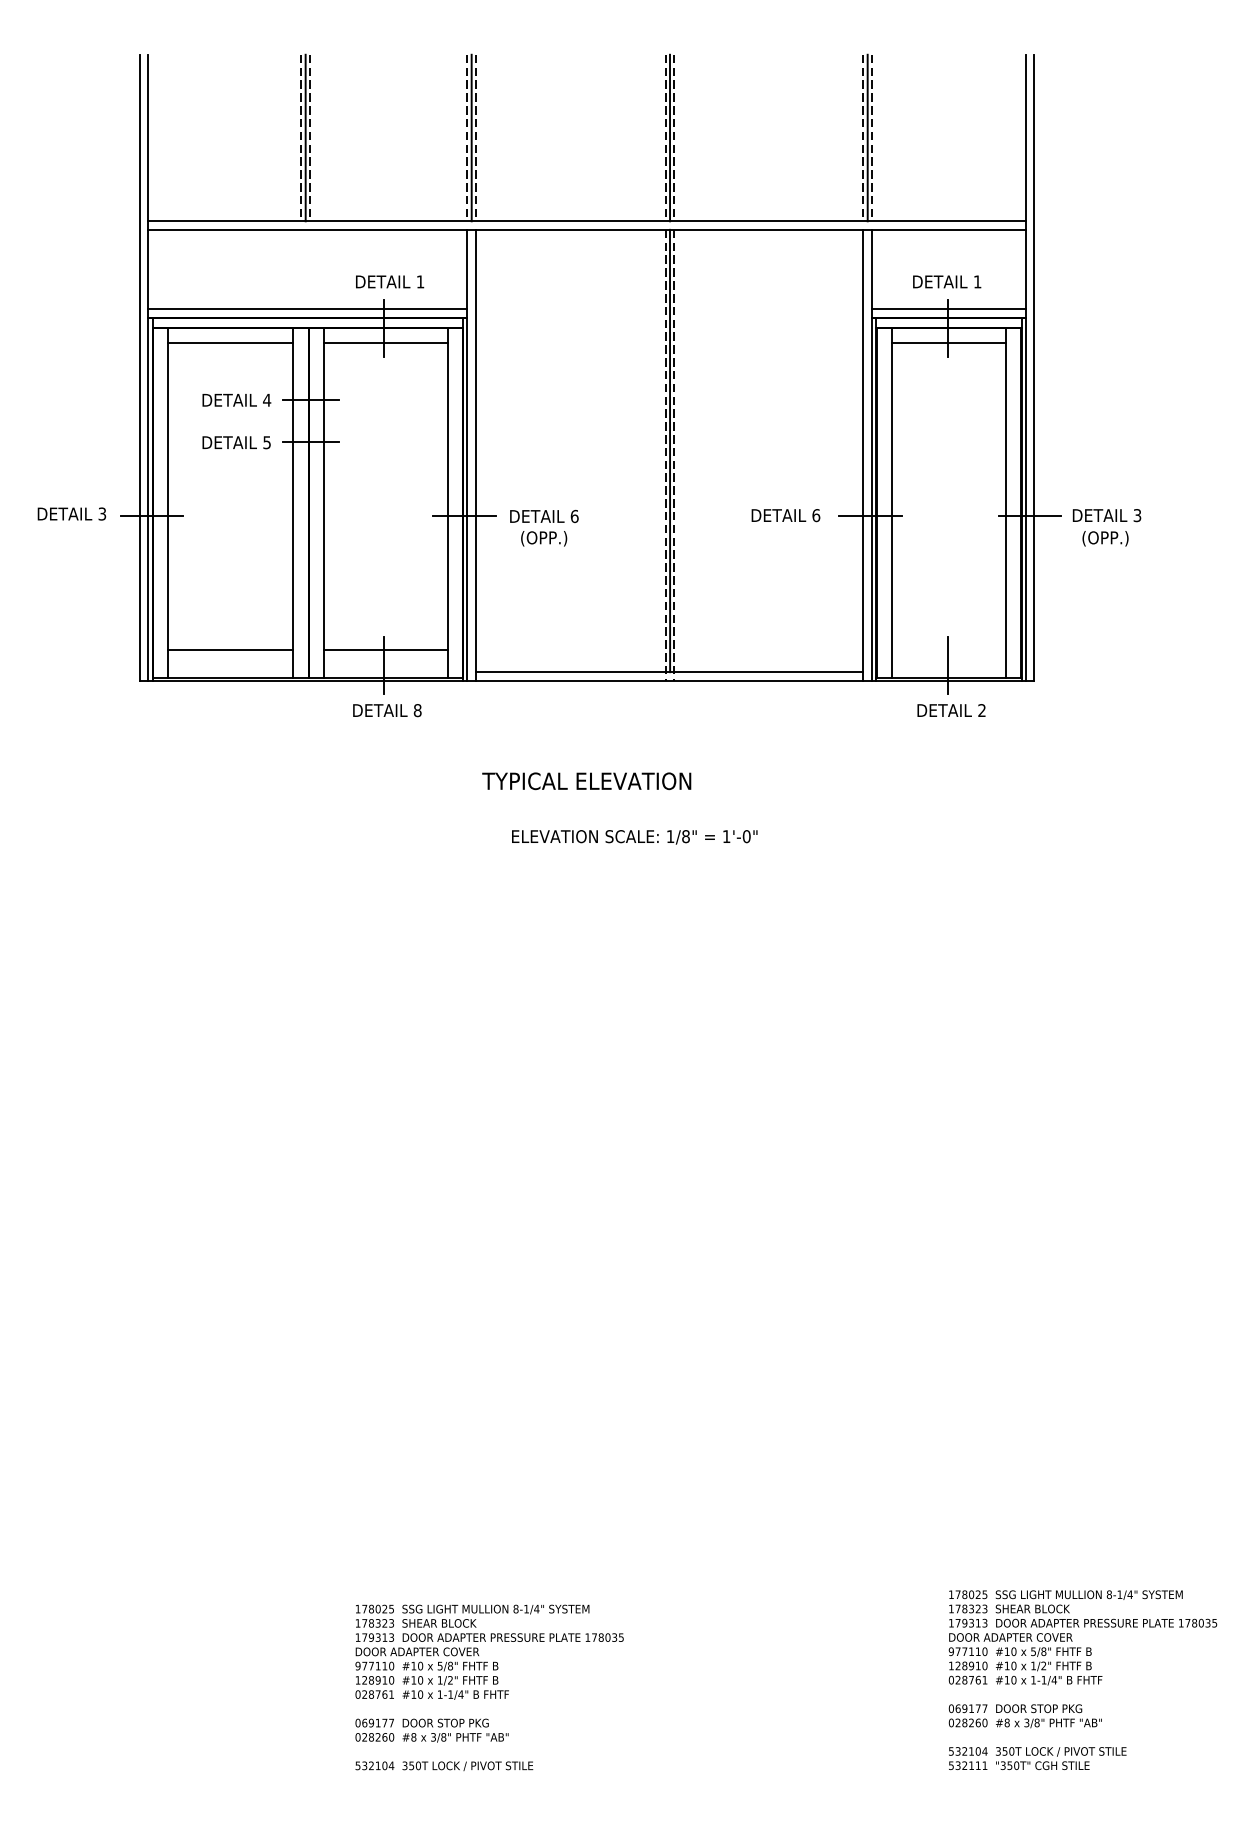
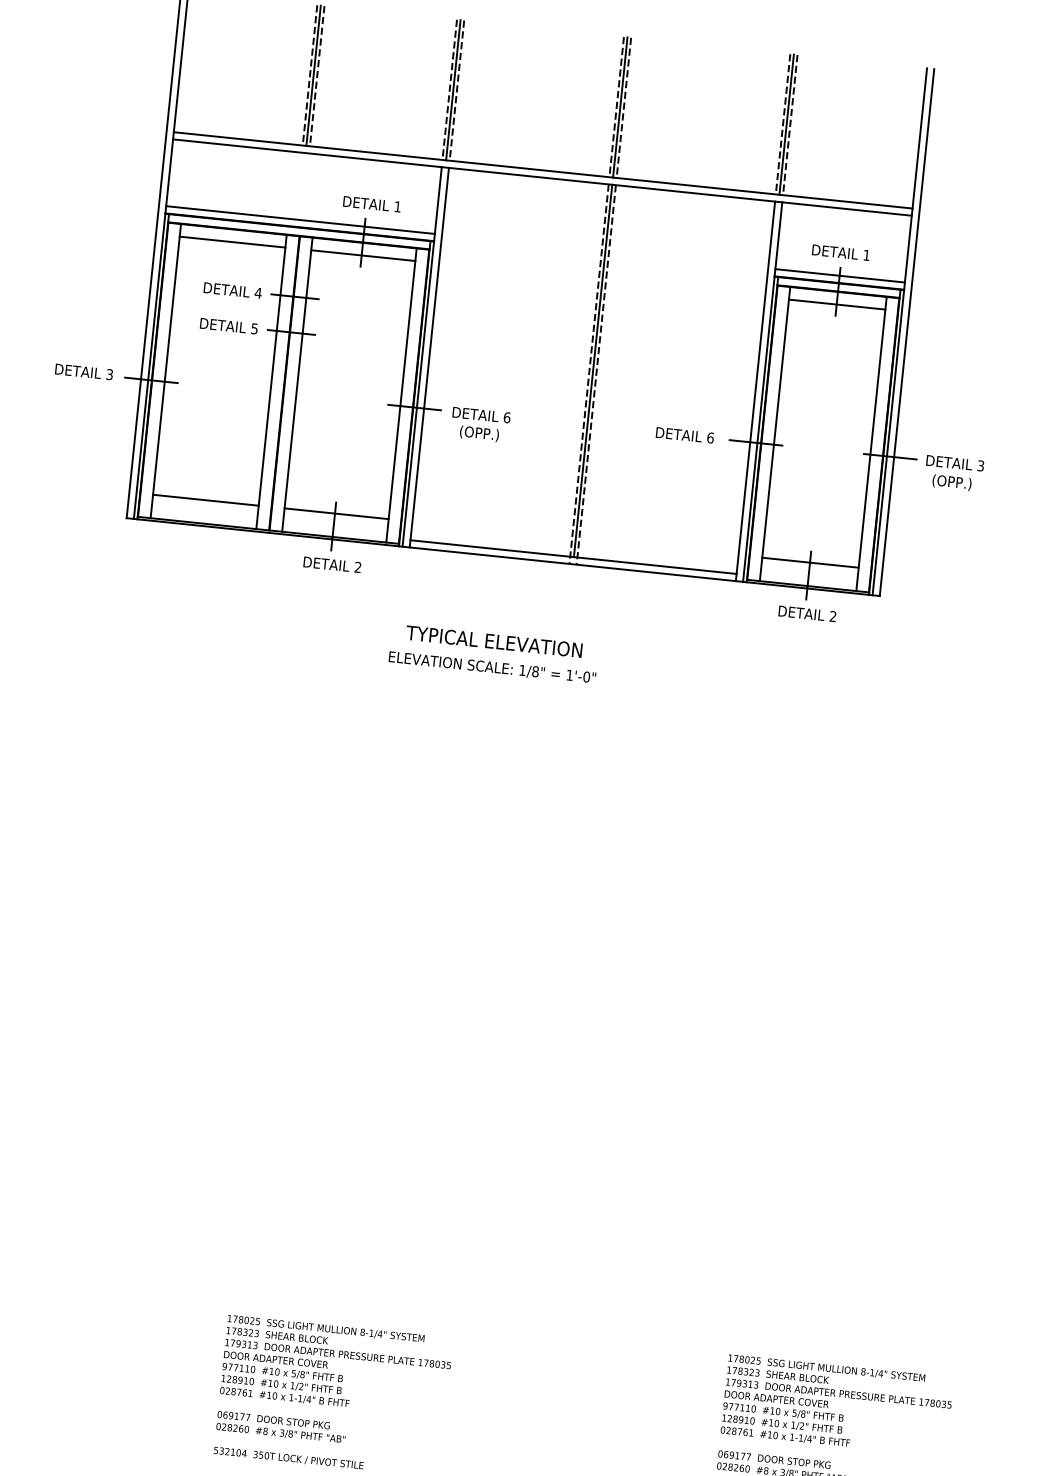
line: (948, 650) -> (810, 563), added
text: (417, 710) -> (357, 567), 8 -> 2
text: (634, 837) -> (492, 668), moved

